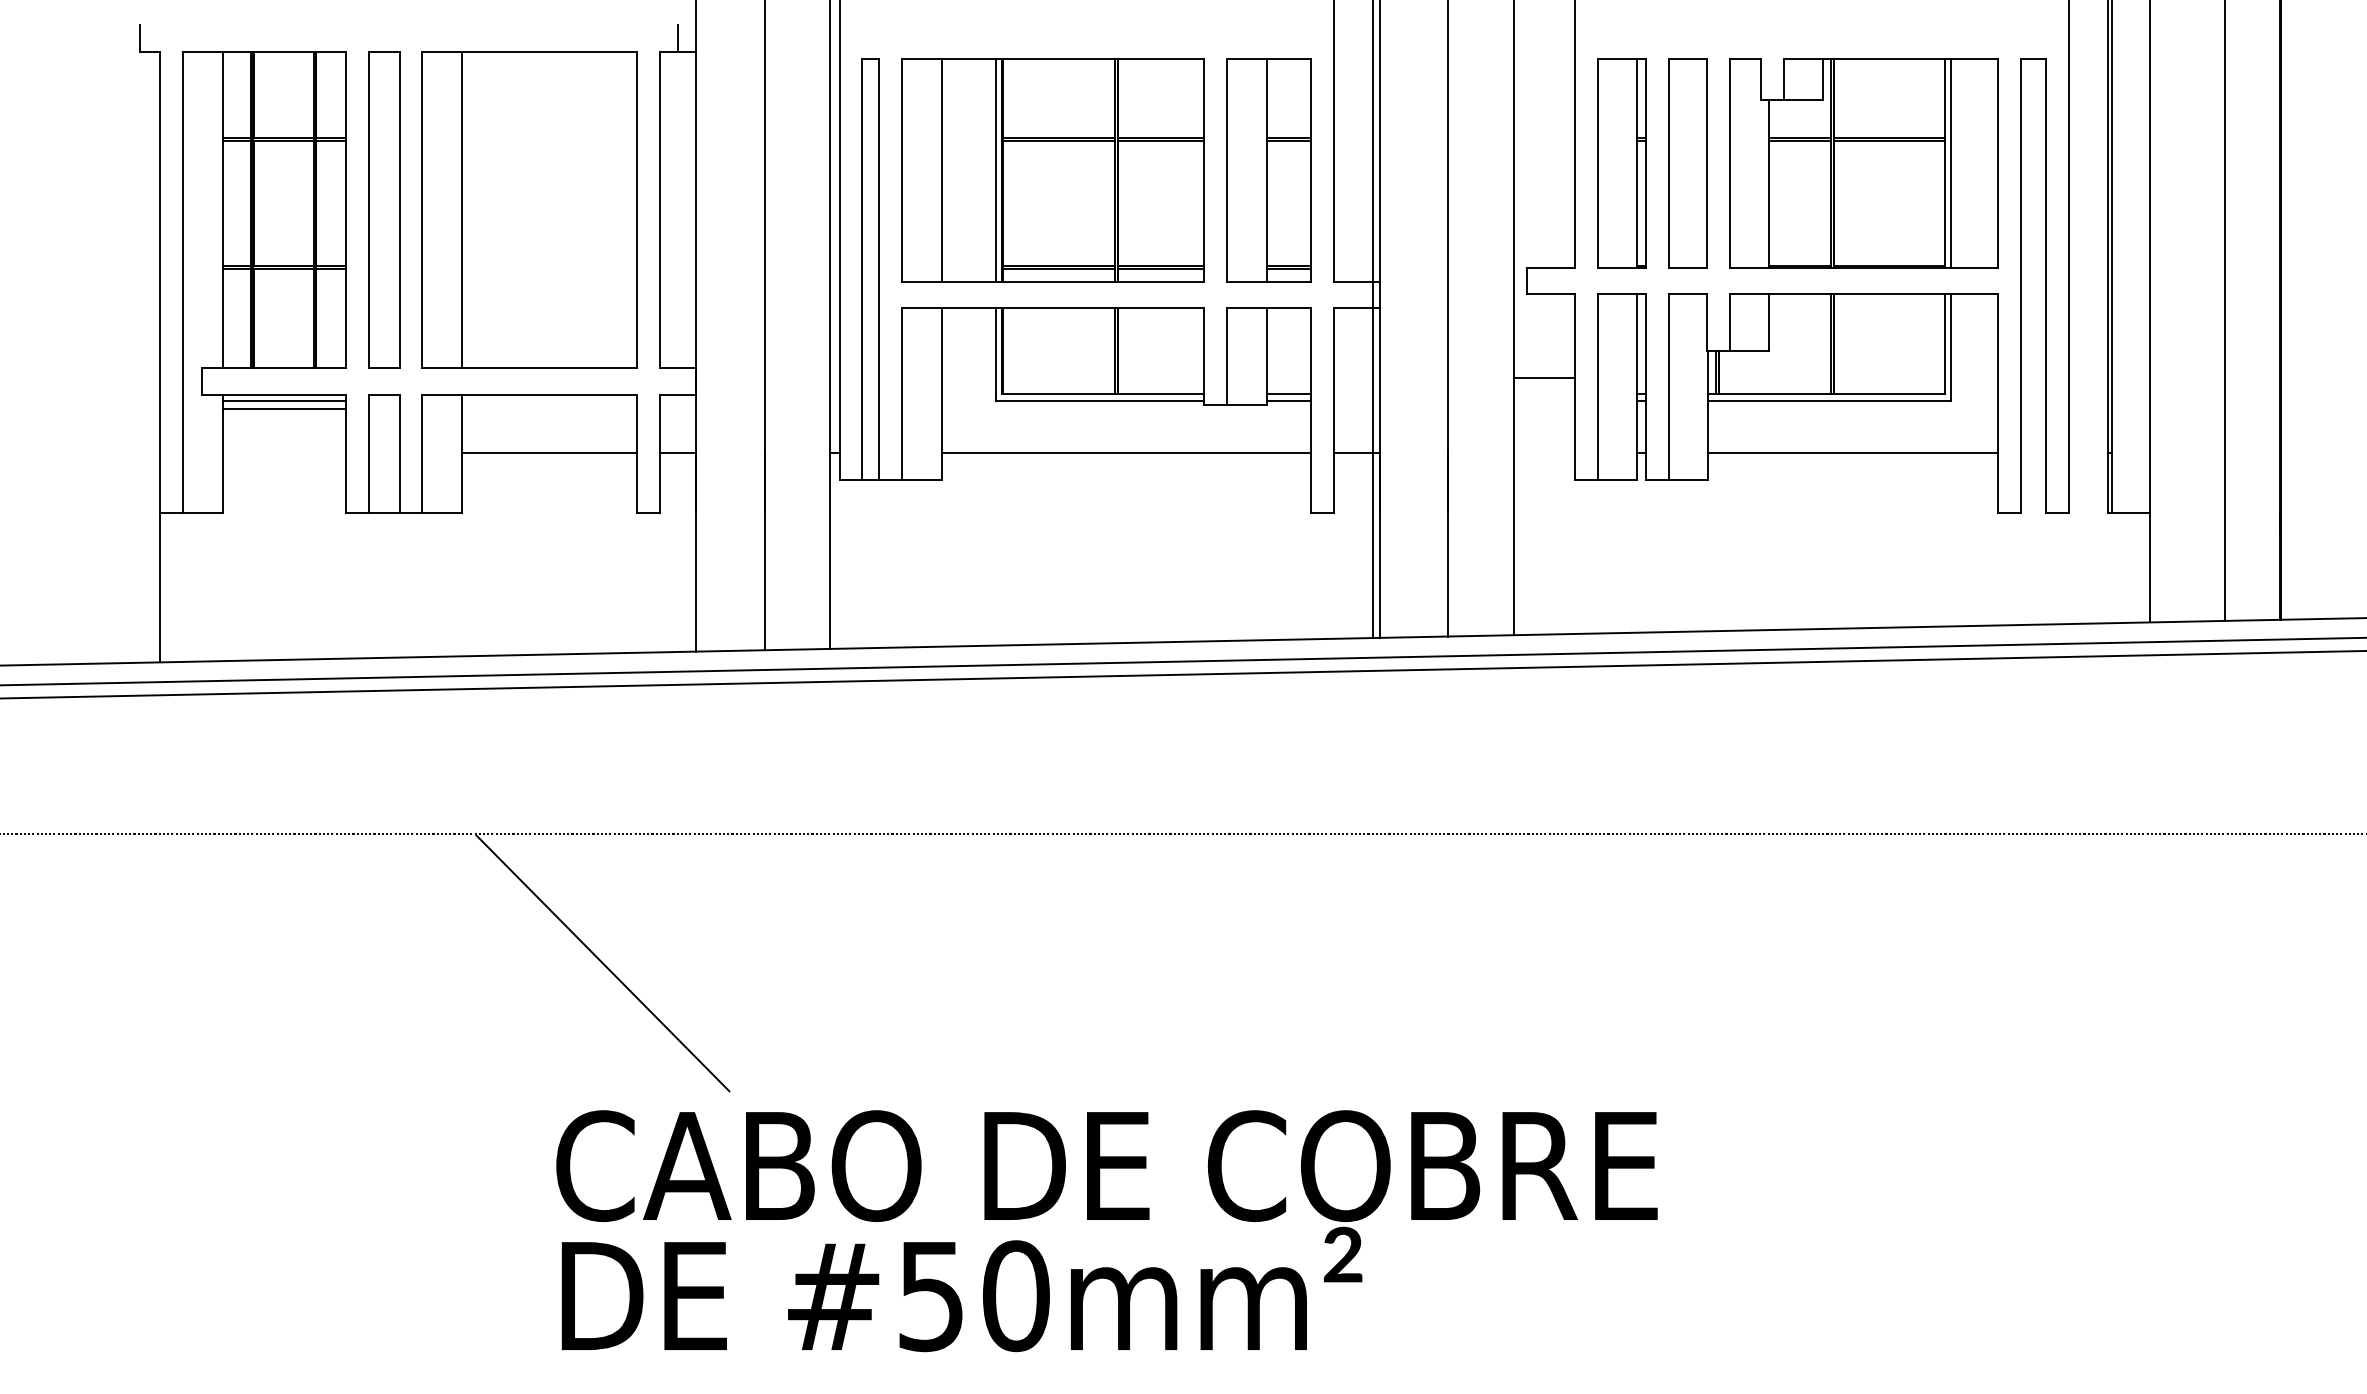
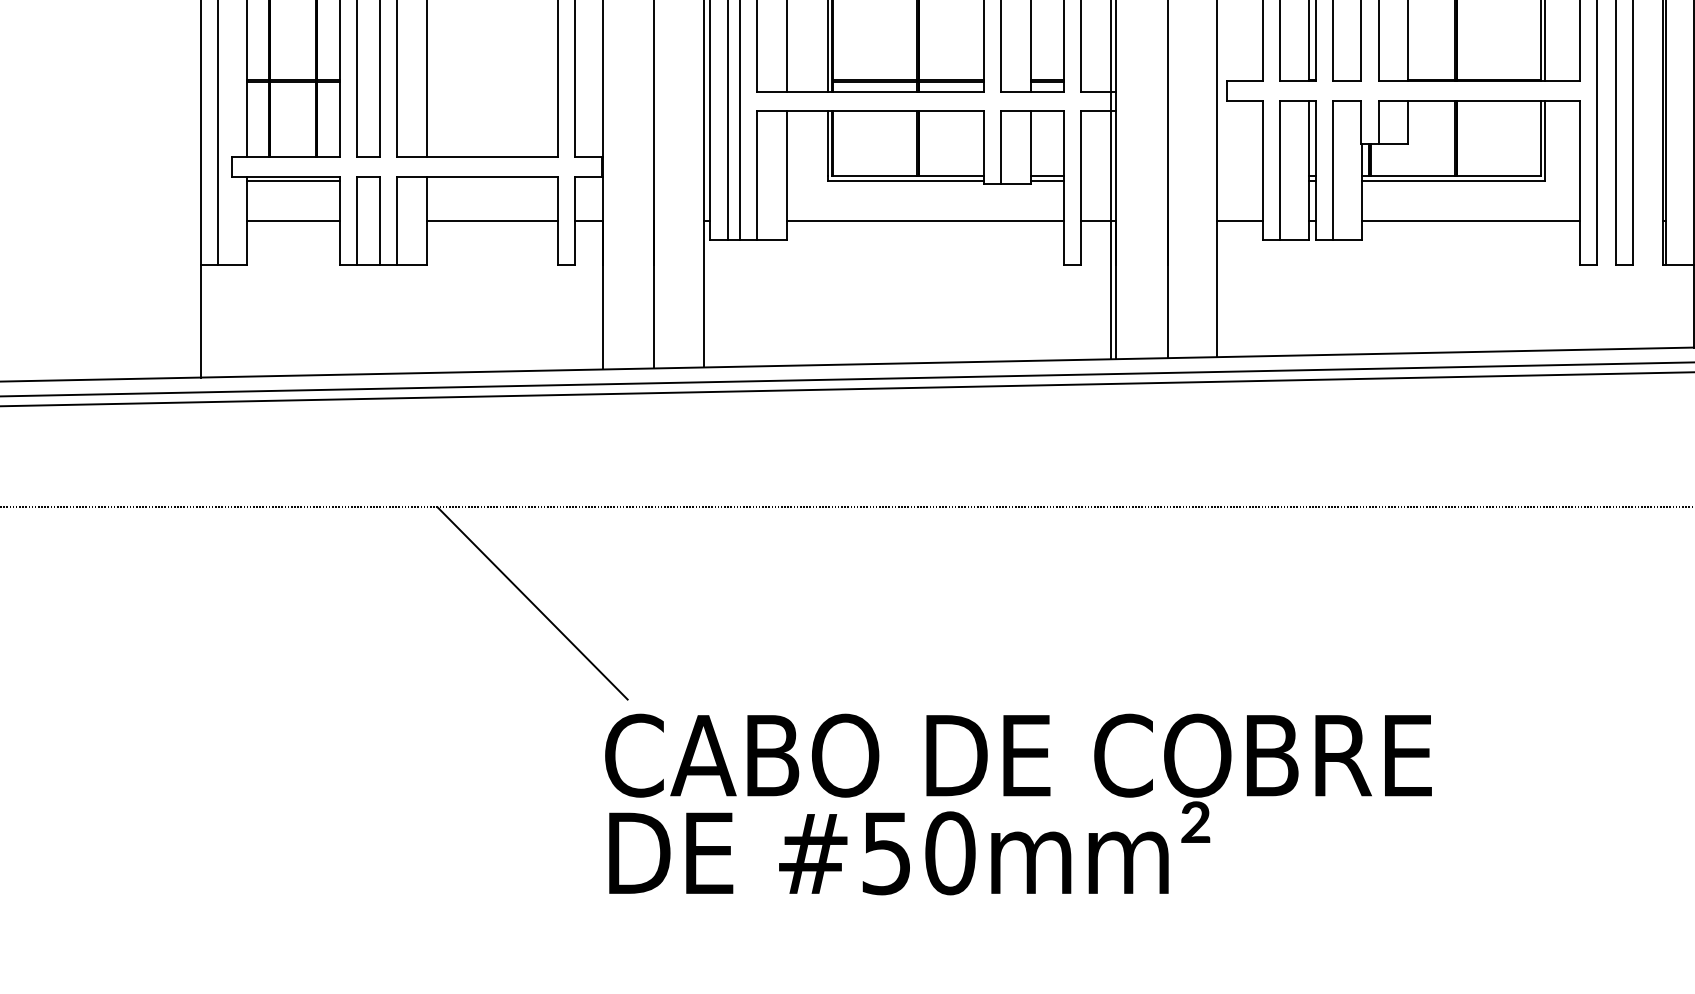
line: (1544, 378) -> (1239, 220), moved
line: (284, 409) -> (293, 220), moved
text: (1106, 1231) -> (1018, 804), moved

